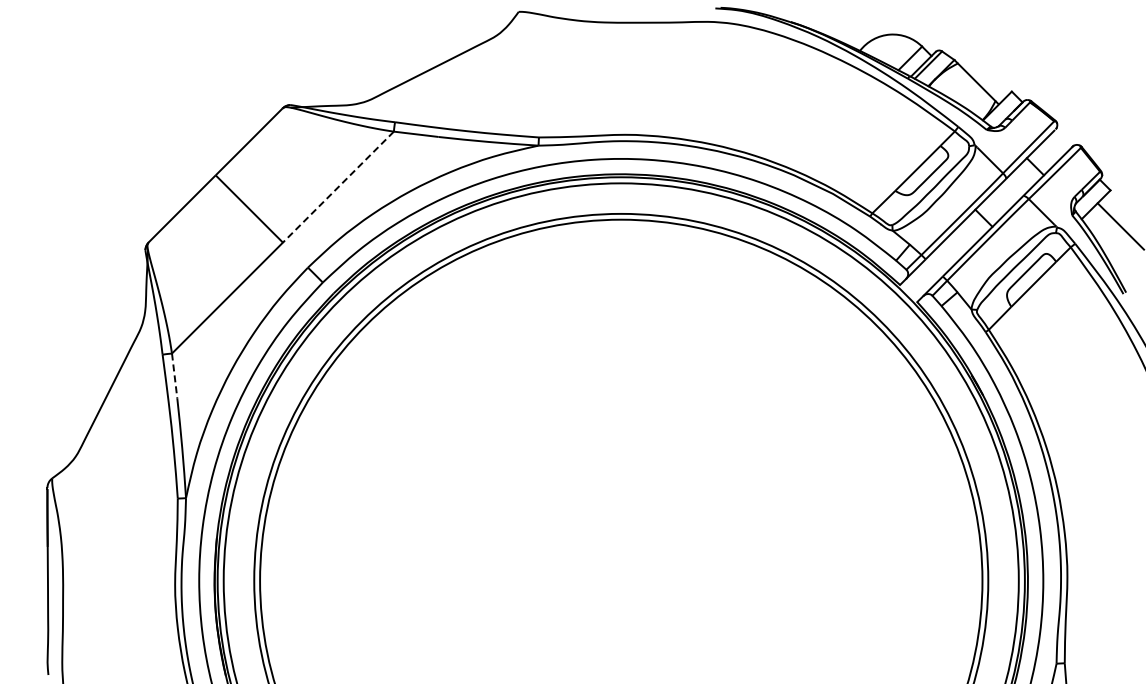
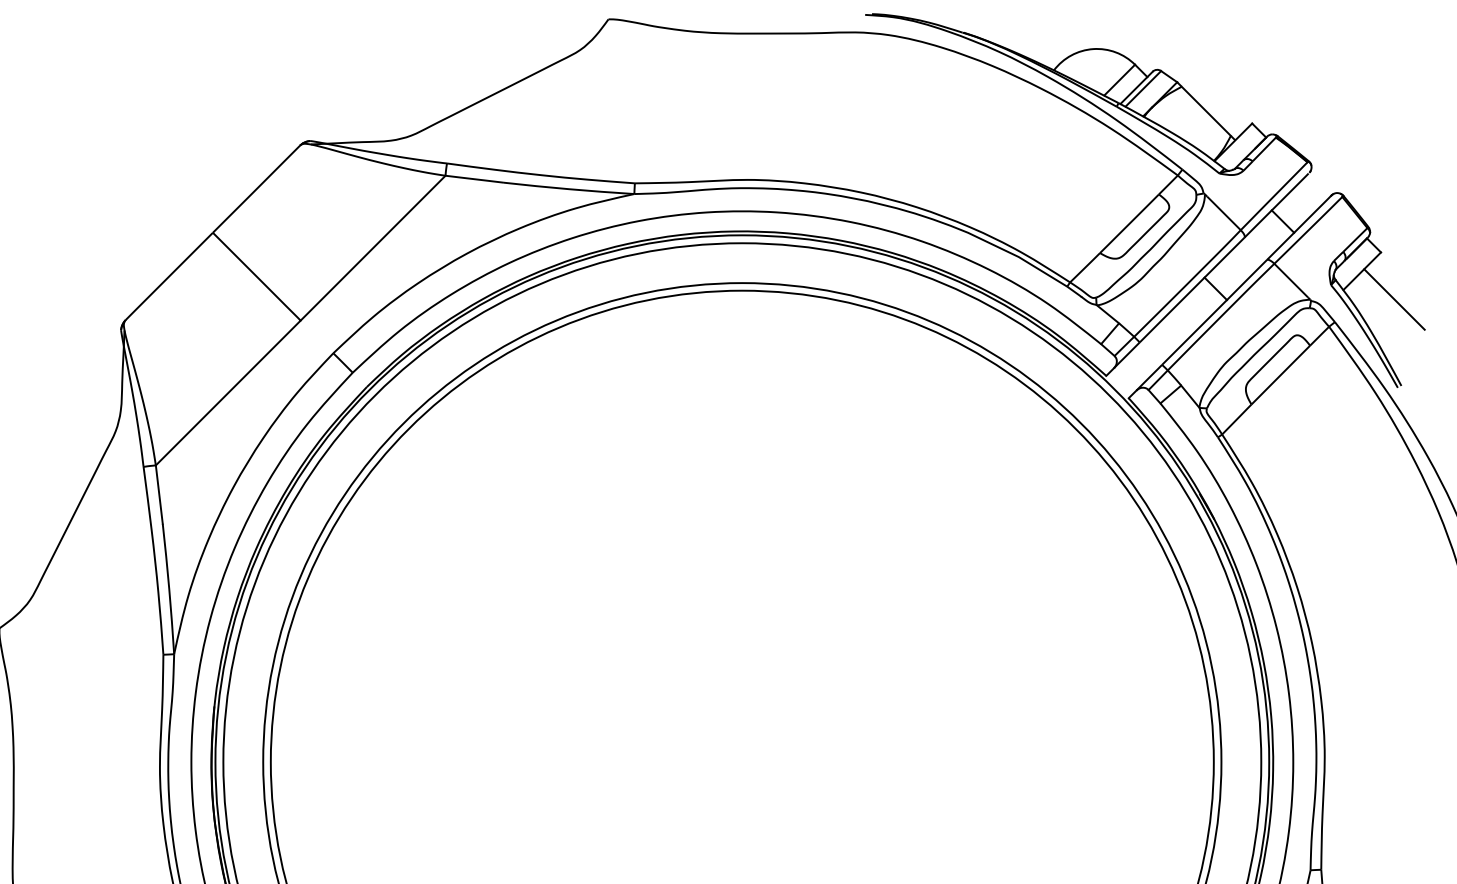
line: (338, 187) -> (373, 248), dashed -> solid
line: (174, 375) -> (159, 494), dashed -> solid

